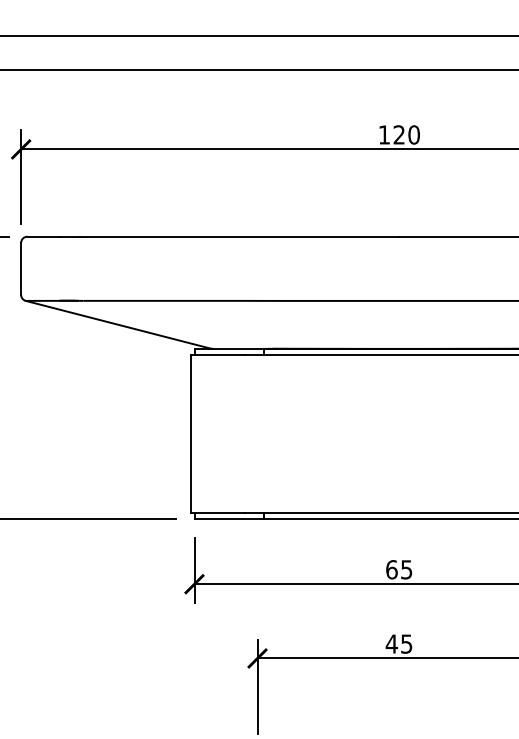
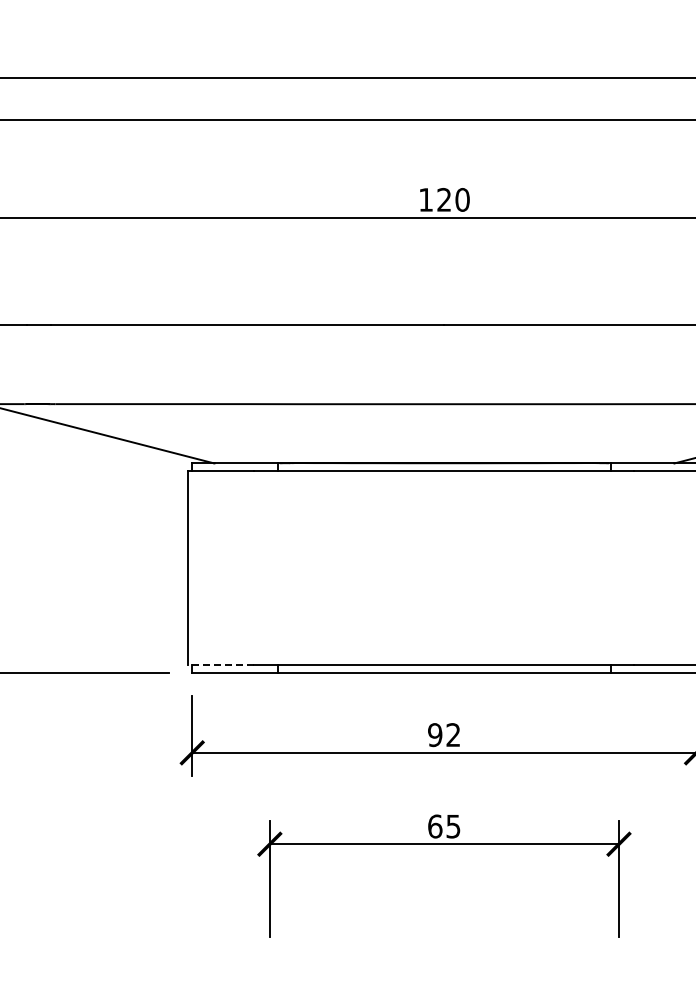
line: (218, 512) -> (221, 664), solid -> dashed
text: (399, 570) -> (444, 735), 65 -> 92
text: (391, 644) -> (434, 826), 45 -> 65

